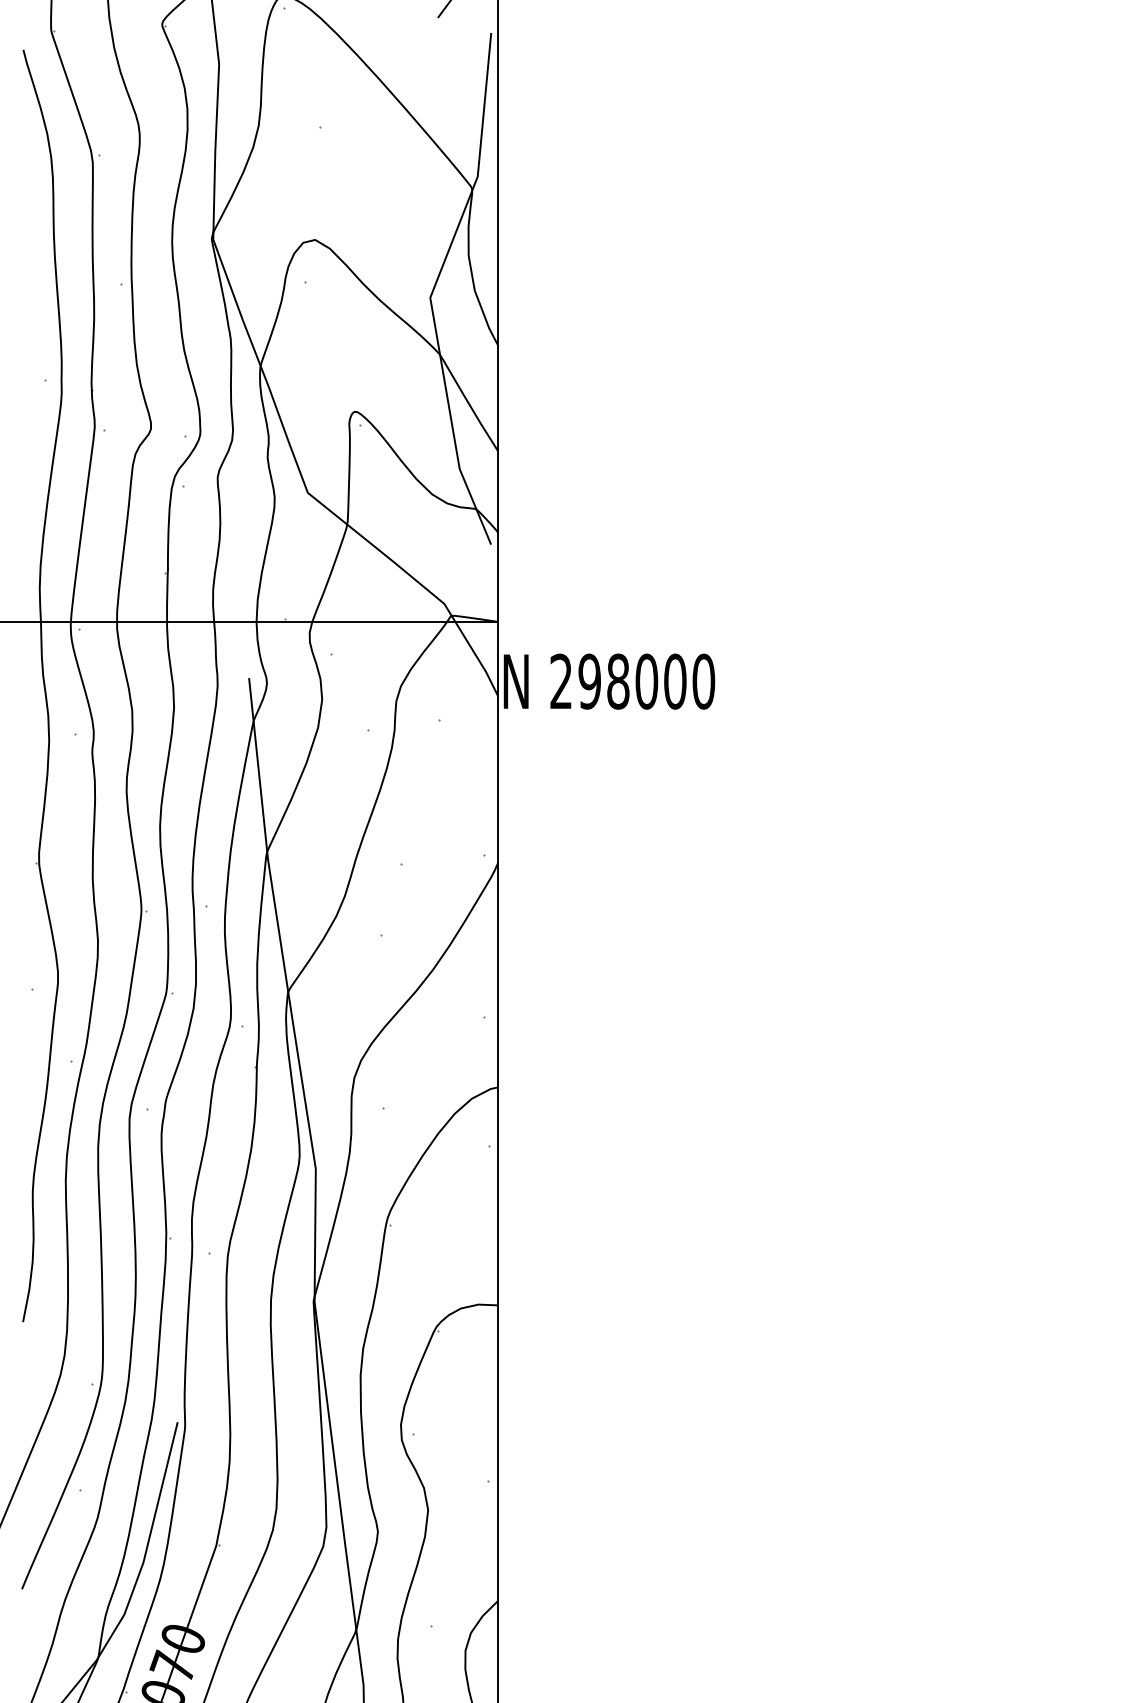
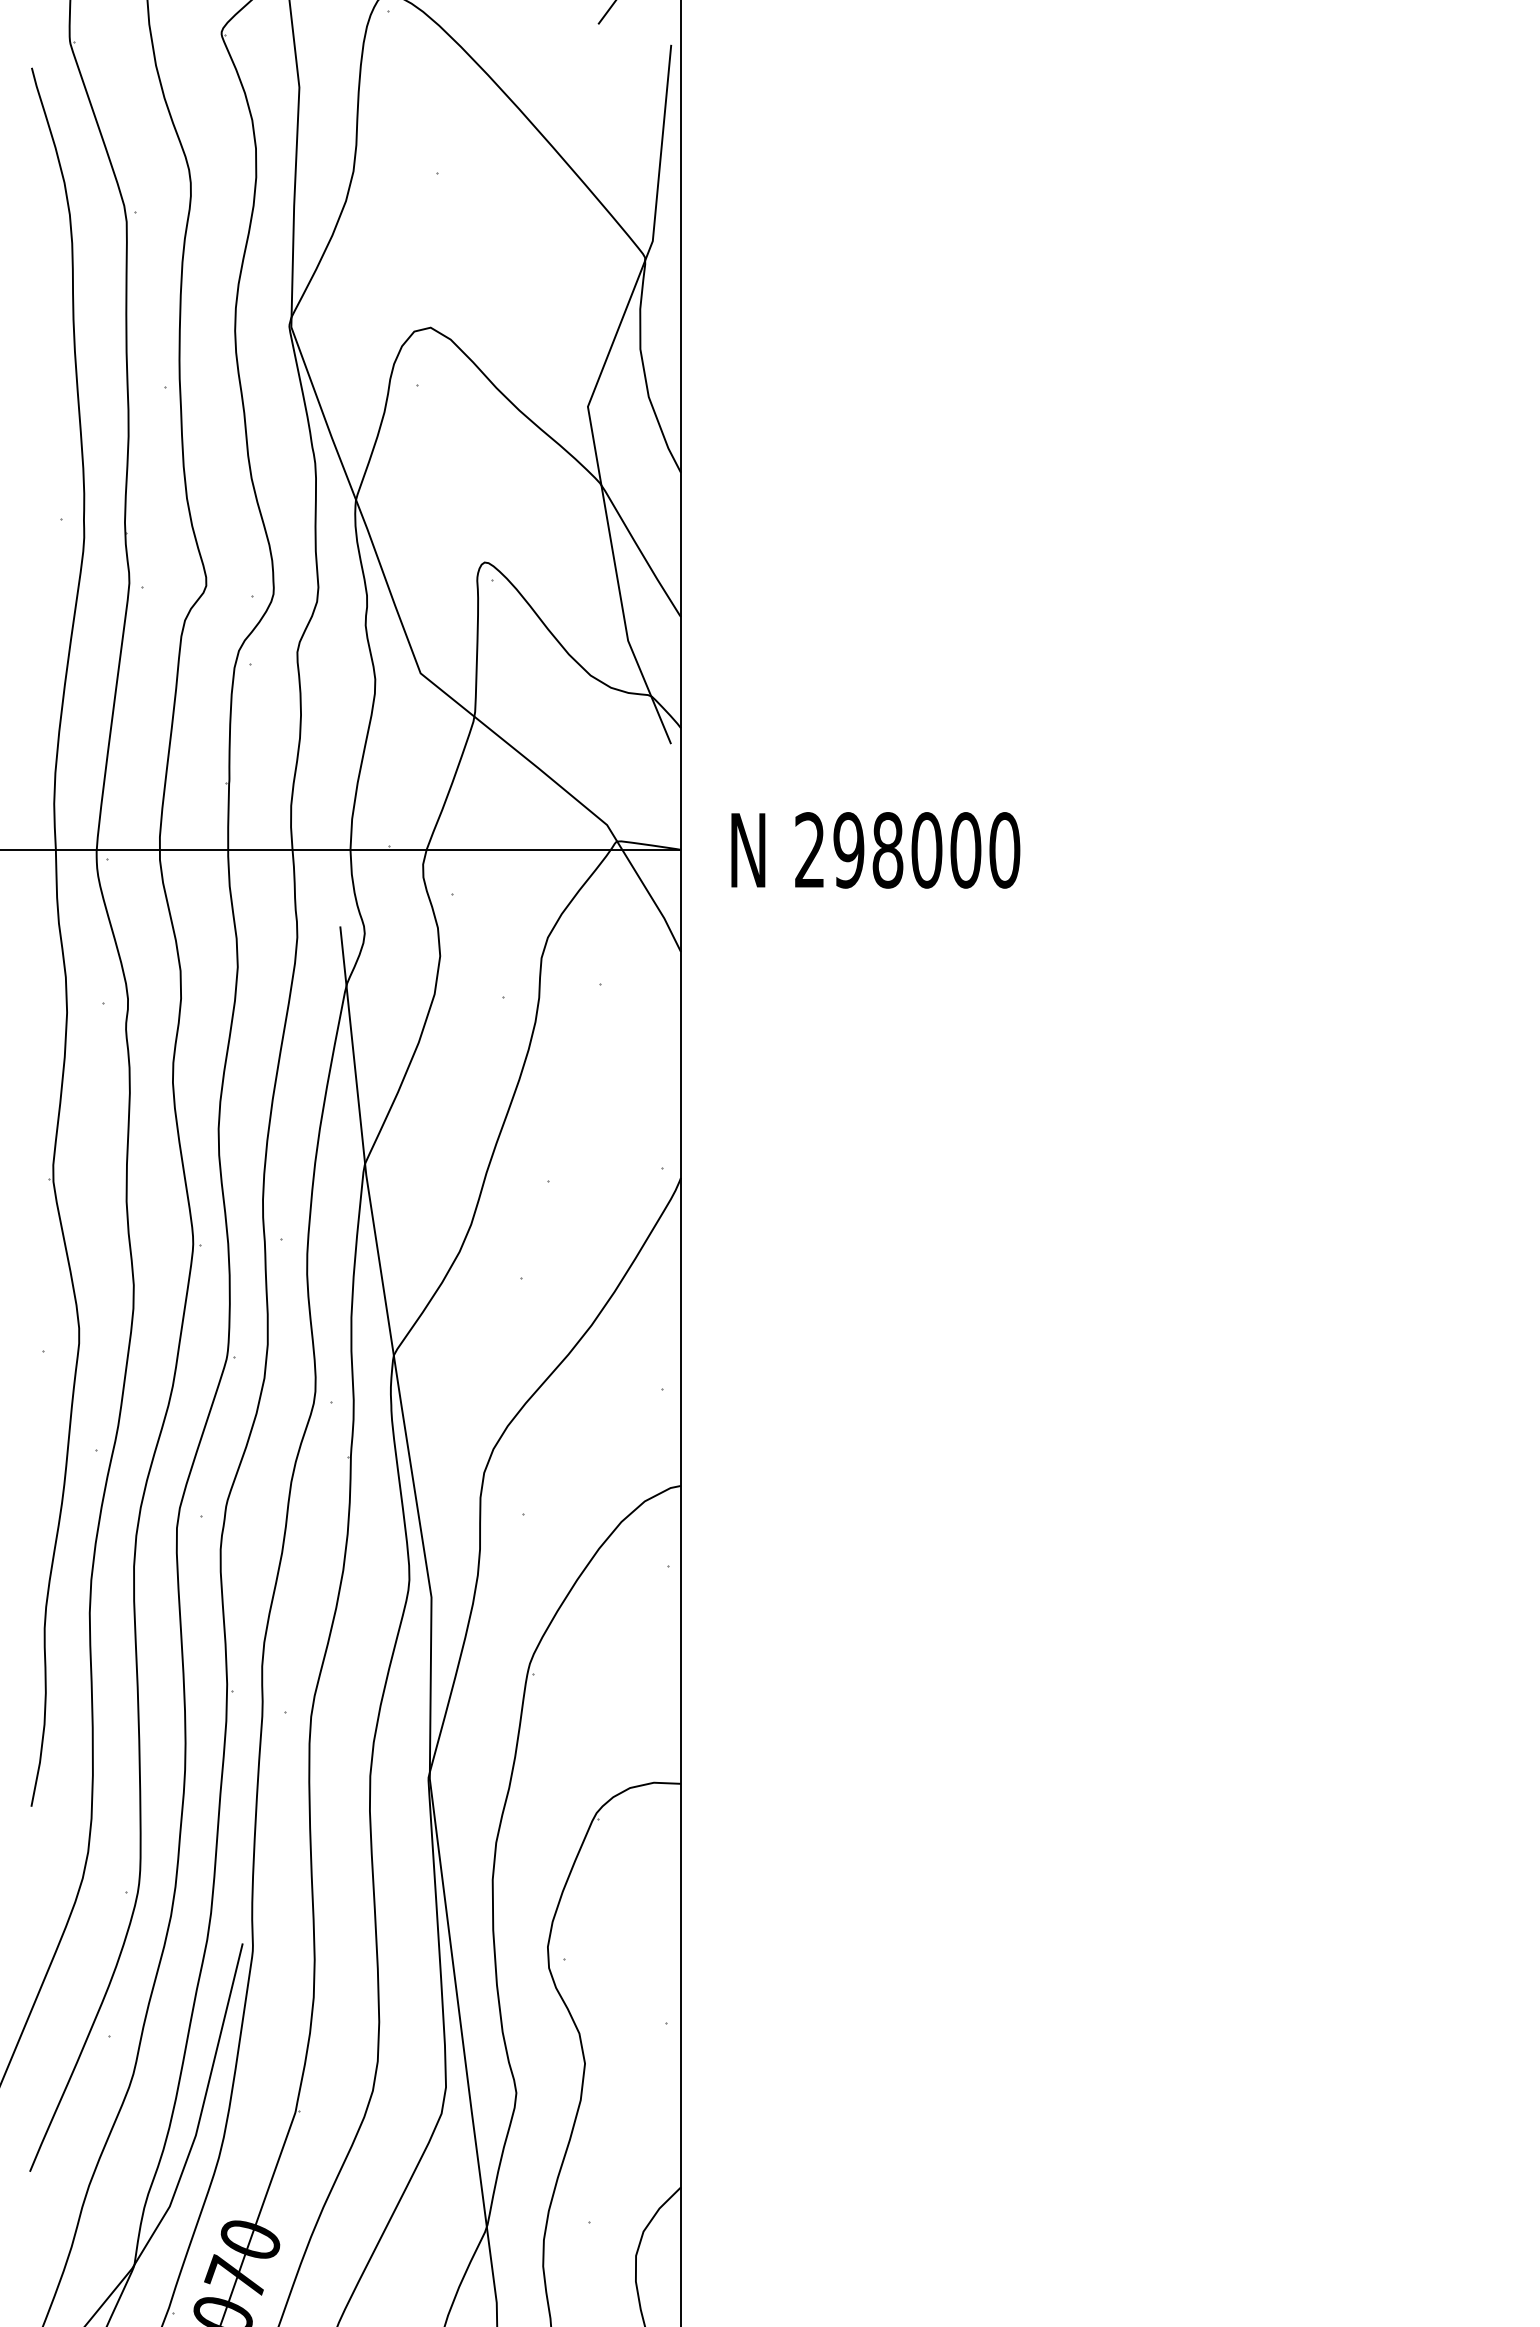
text: (609, 681) -> (875, 850), moved

